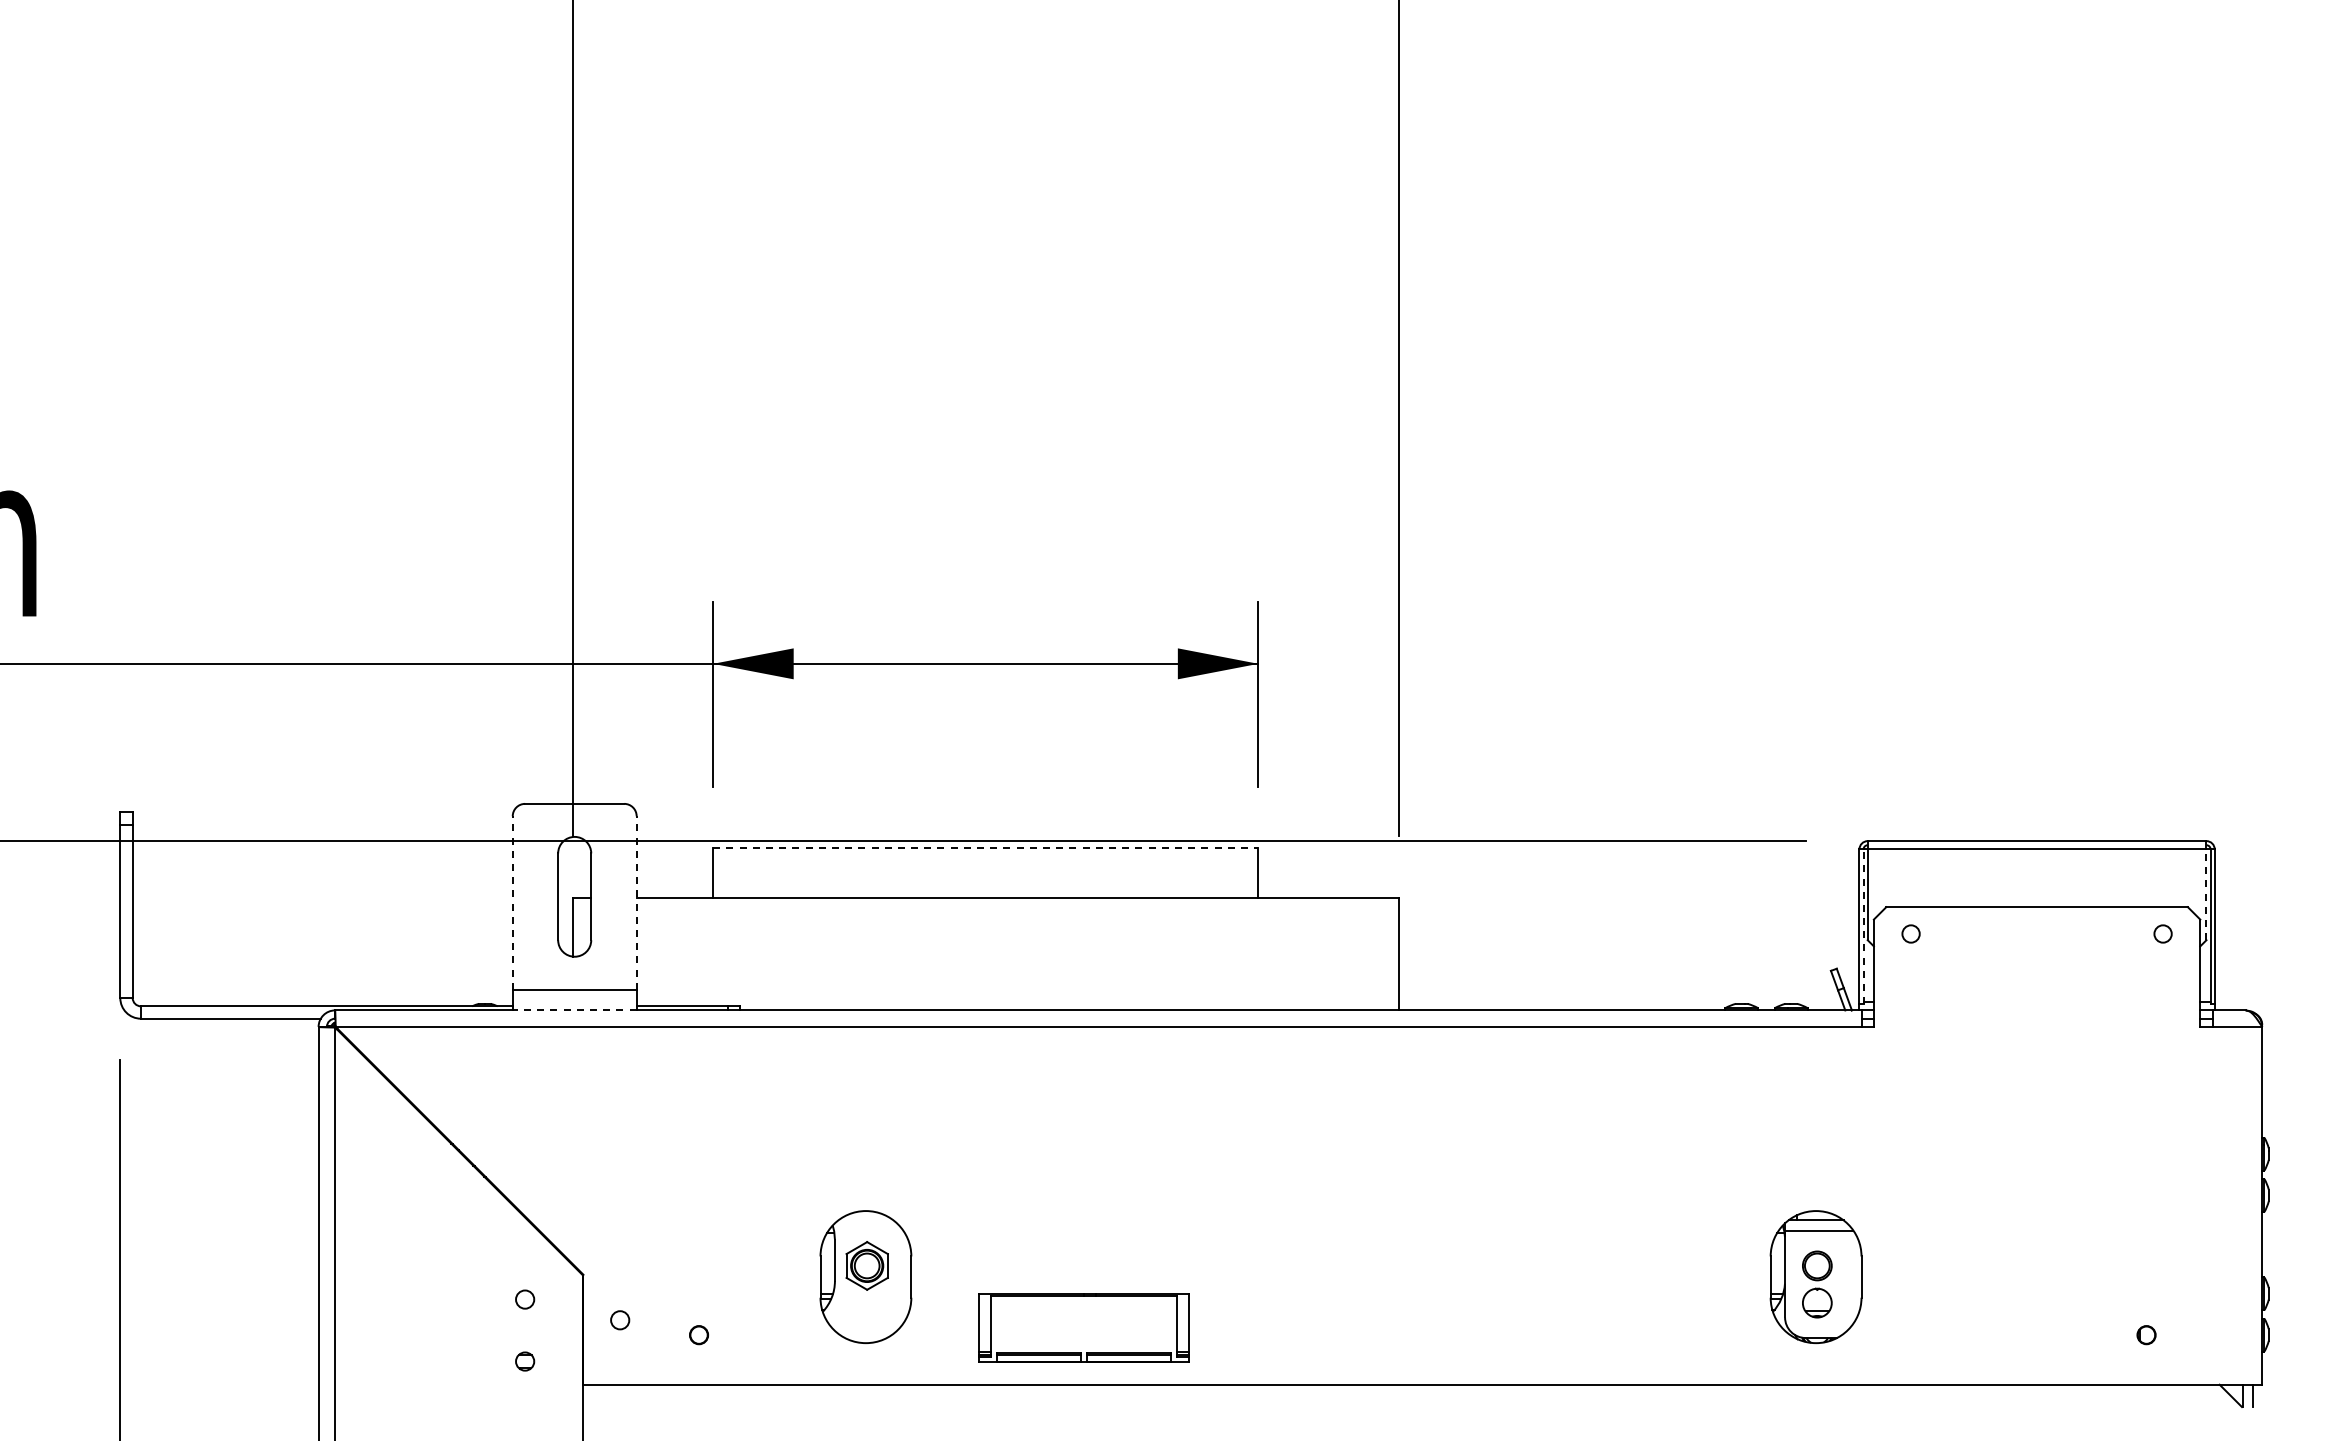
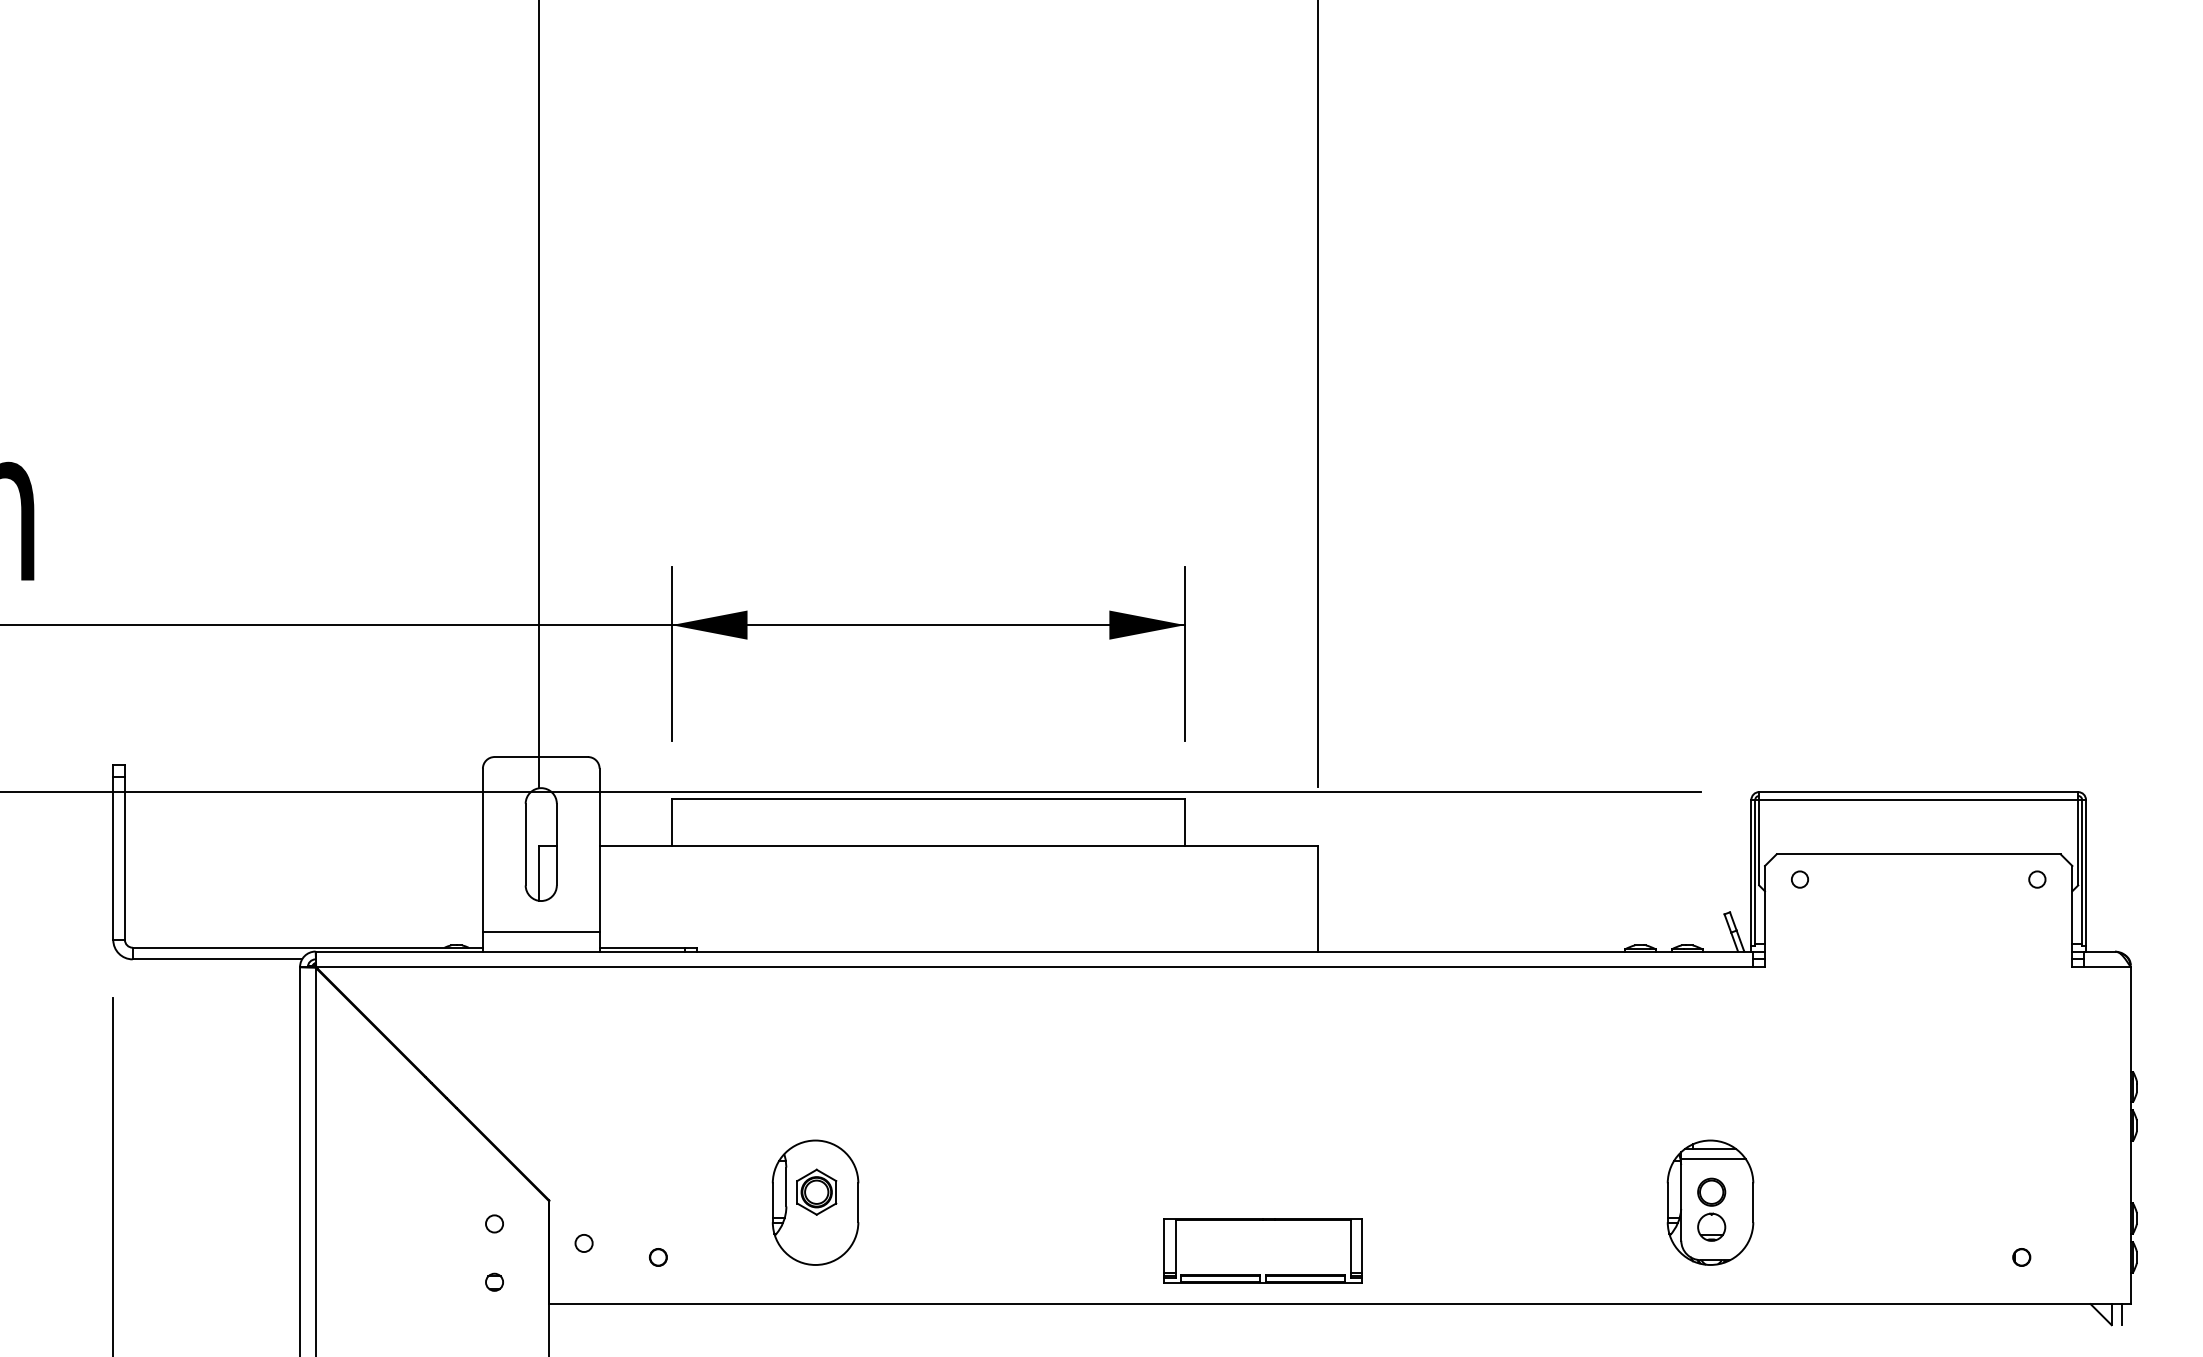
line: (985, 848) -> (928, 799), dashed -> solid
line: (2206, 894) -> (2078, 842), dashed -> solid
line: (512, 903) -> (482, 850), dashed -> solid
line: (636, 903) -> (599, 850), dashed -> solid
line: (1863, 926) -> (1755, 872), dashed -> solid
line: (574, 1010) -> (541, 951), dashed -> solid
part: (1083, 1327) -> (1262, 1250), moved

